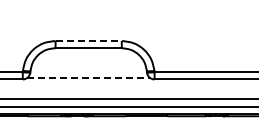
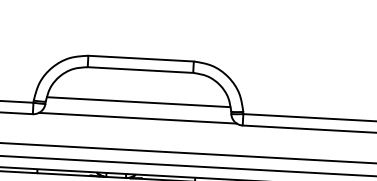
line: (89, 41) -> (142, 59), dashed -> solid
line: (88, 68) -> (138, 102), added
line: (89, 78) -> (139, 118), dashed -> solid

